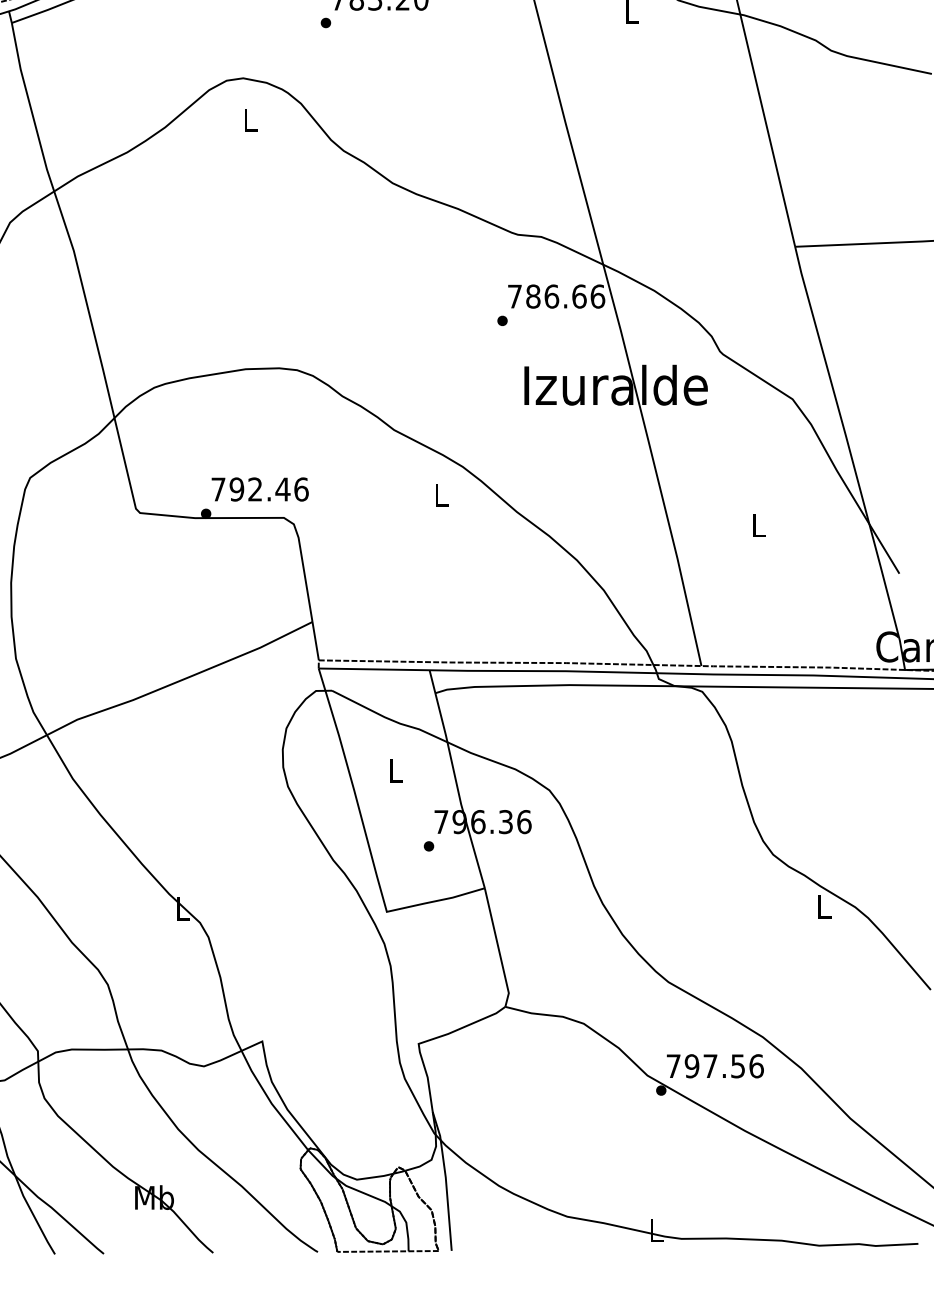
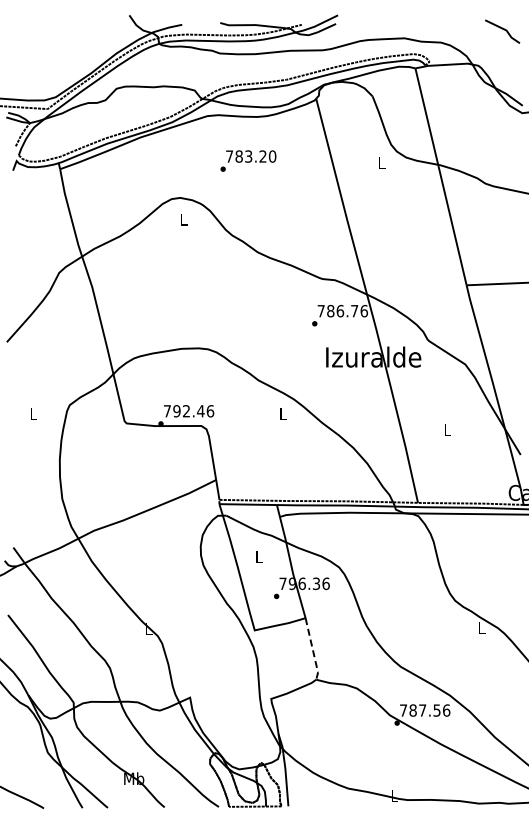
text: (579, 295) -> (354, 310), 786.66 -> 786.76
line: (498, 950) -> (312, 650), solid -> dashed
text: (690, 1066) -> (412, 710), 797.56 -> 787.56

